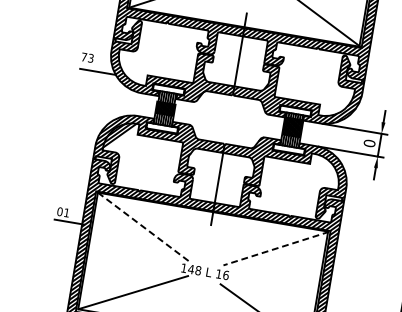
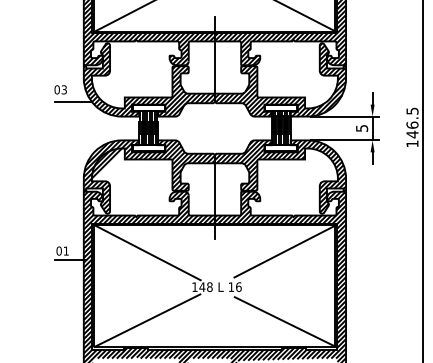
text: (83, 56) -> (56, 89), 73 -> 03
text: (370, 143) -> (362, 128), 0 -> 5
line: (144, 227) -> (147, 252), dashed -> solid
line: (275, 248) -> (284, 251), dashed -> solid

